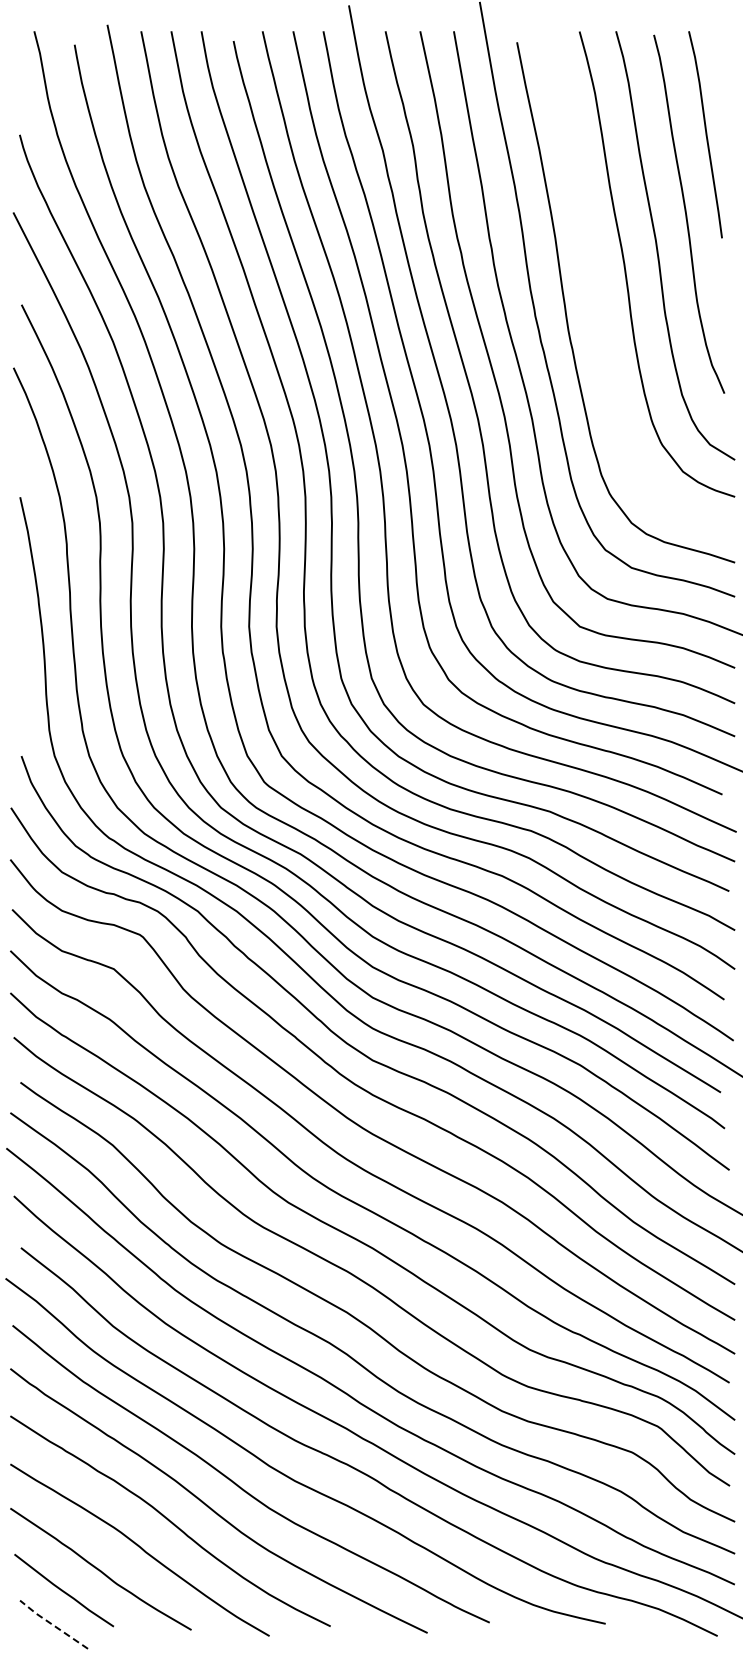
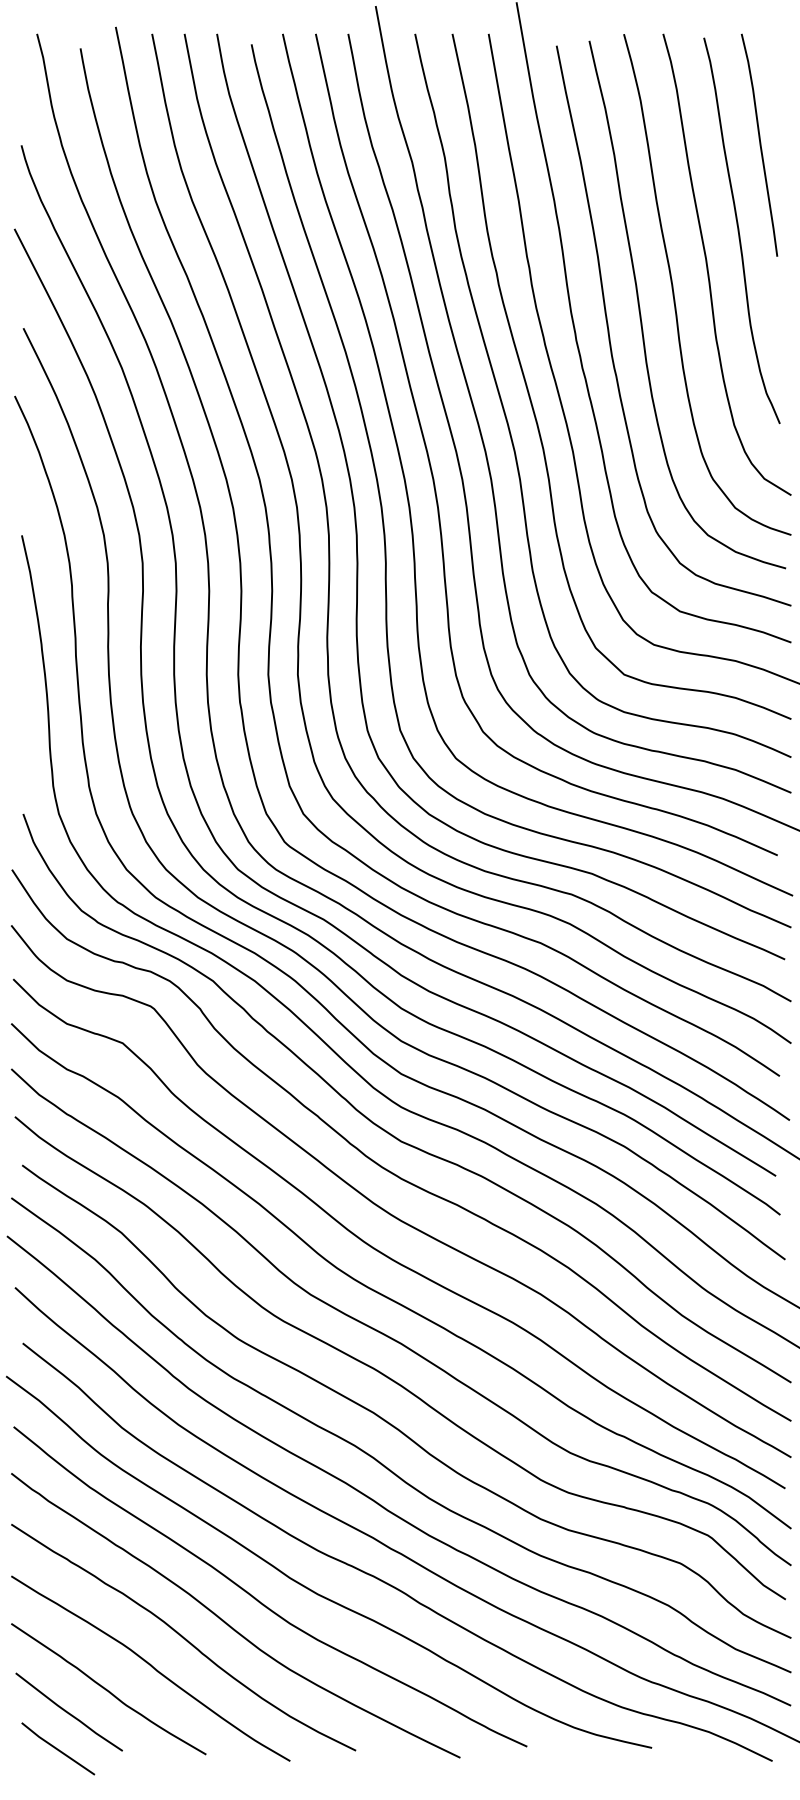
curve: (595, 288) -> (641, 310), added
line: (52, 1624) -> (56, 1748), dashed -> solid

